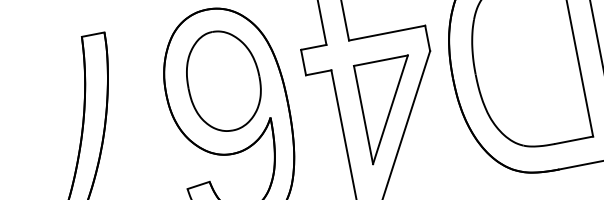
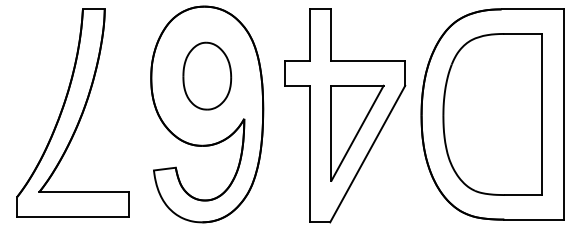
part: (223, 80) -> (207, 75), size x0.7

